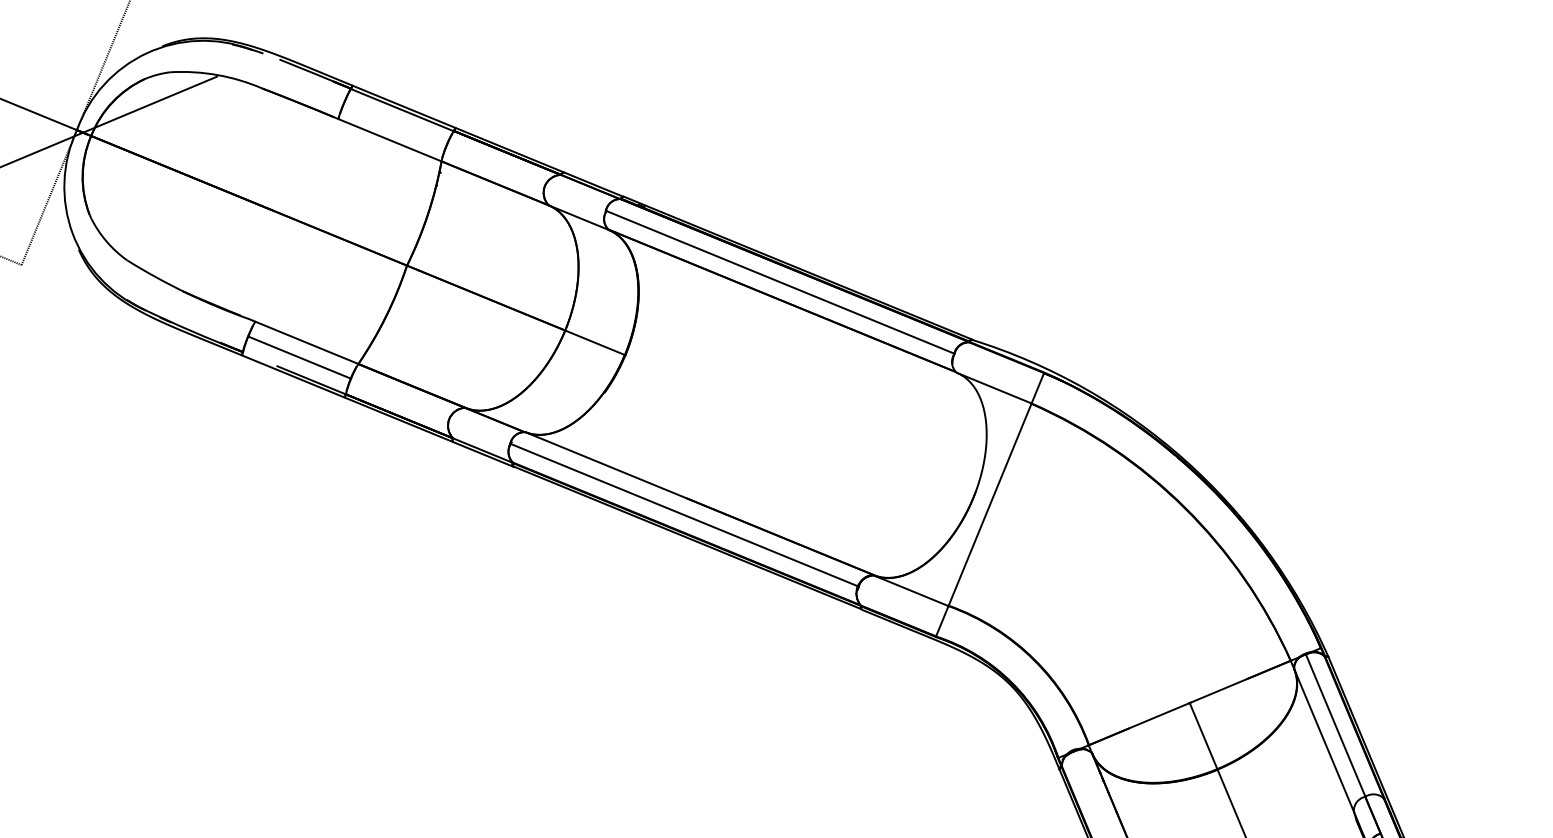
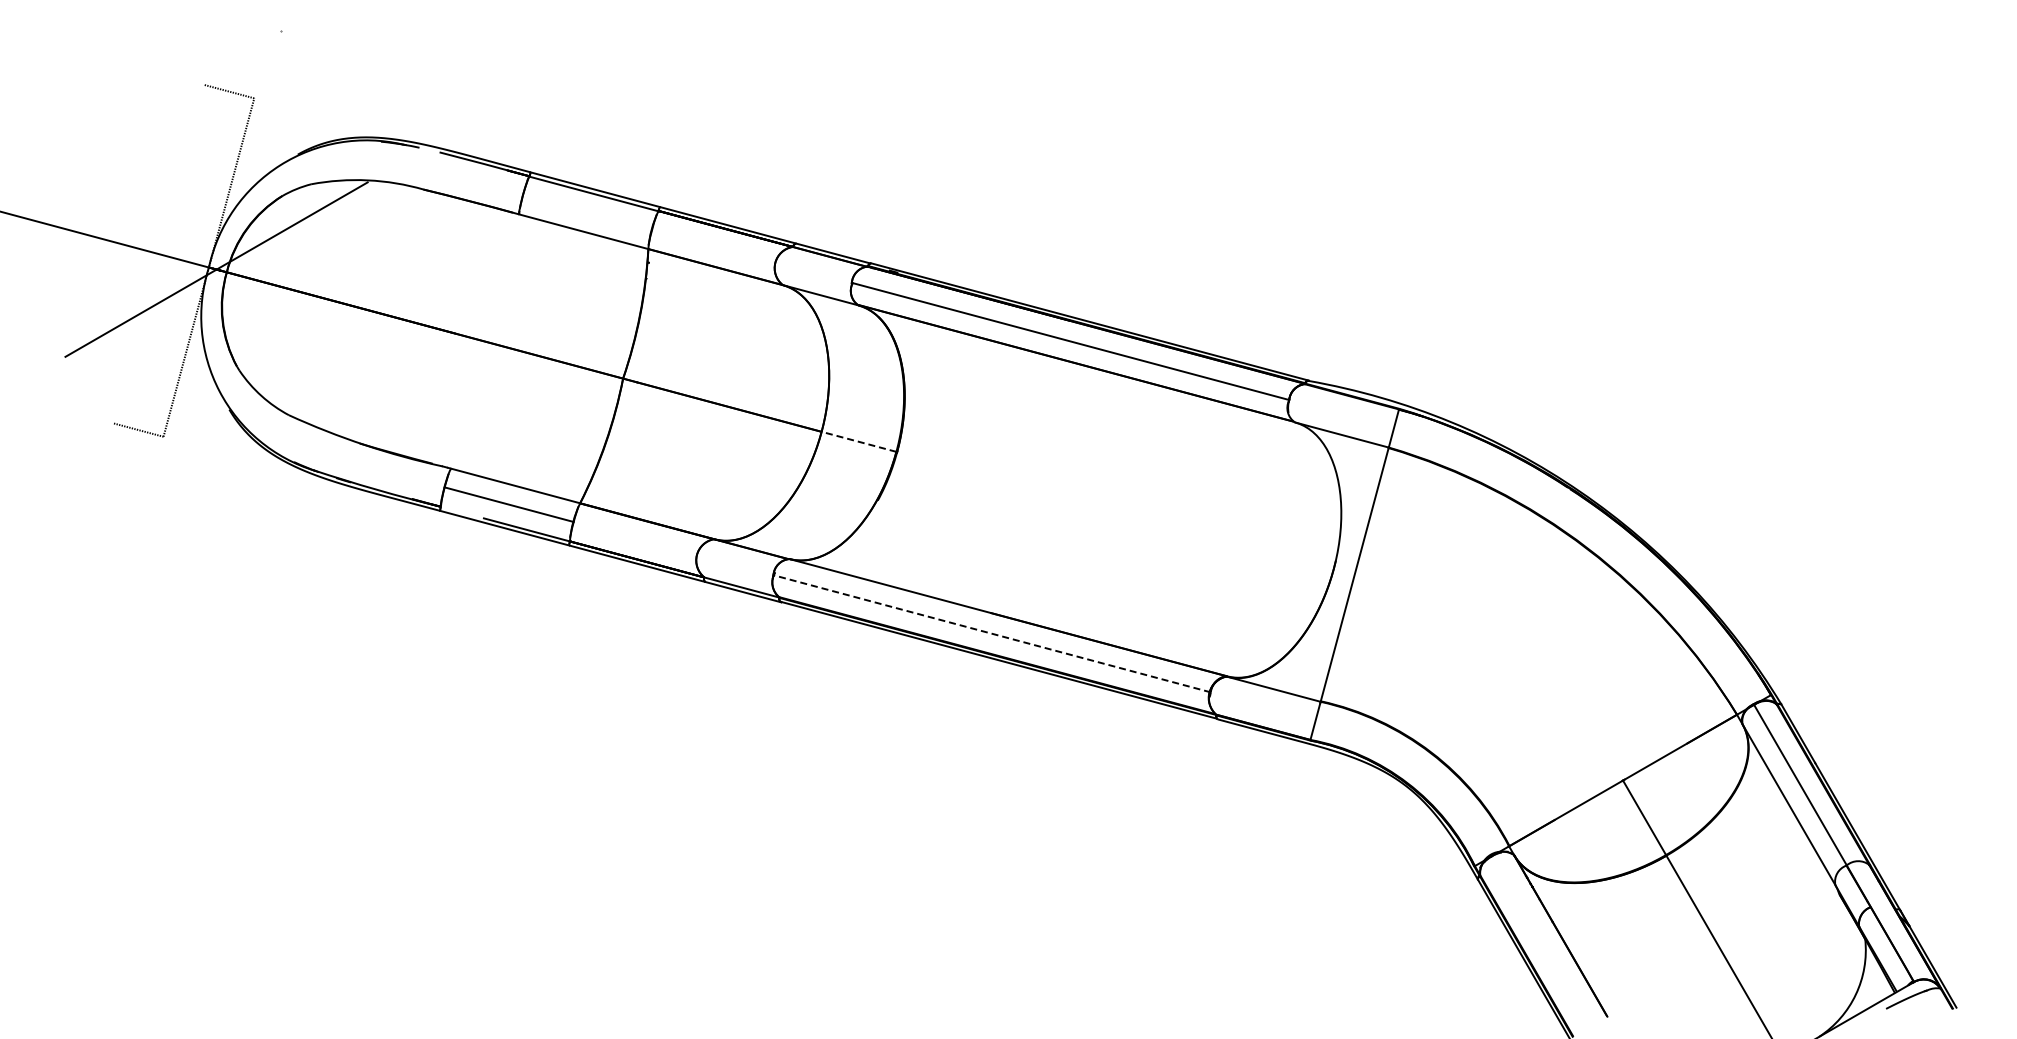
line: (595, 342) -> (859, 441), solid -> dashed
line: (684, 515) -> (992, 633), solid -> dashed

